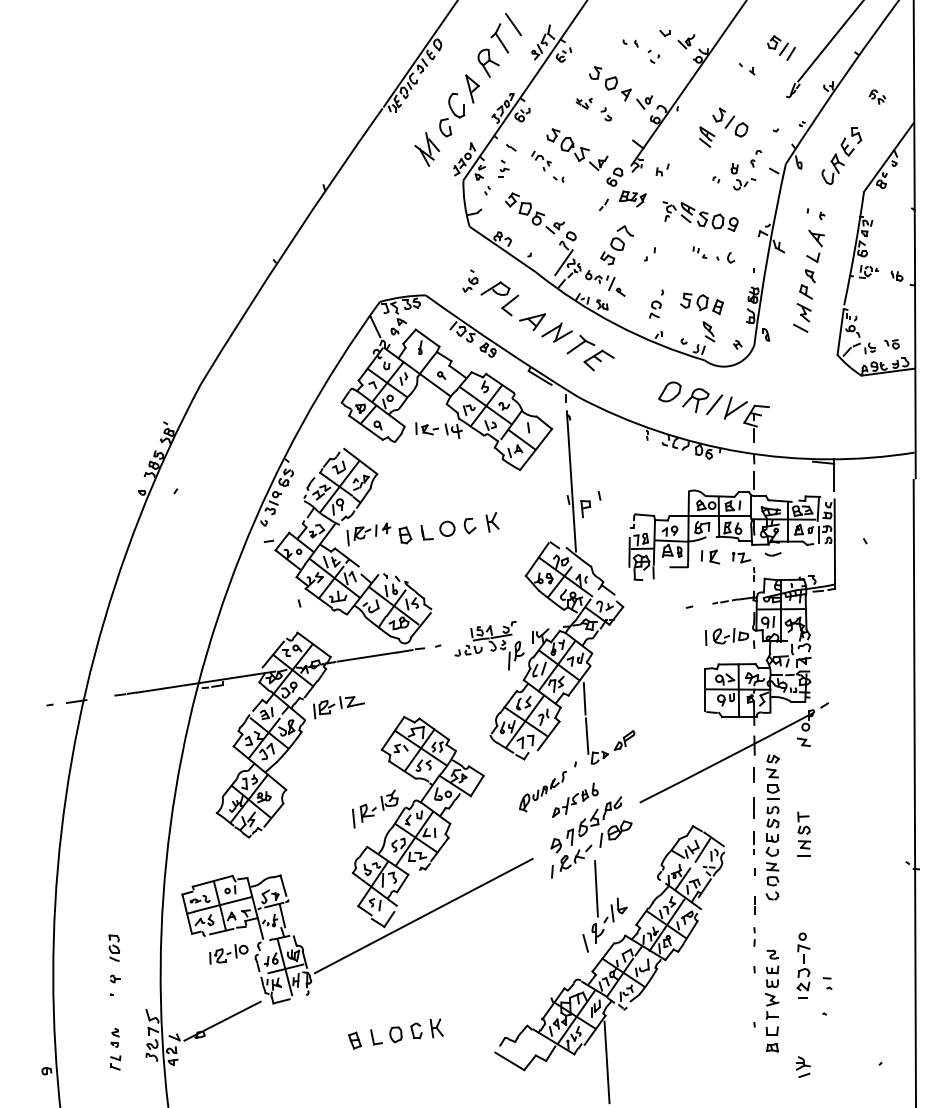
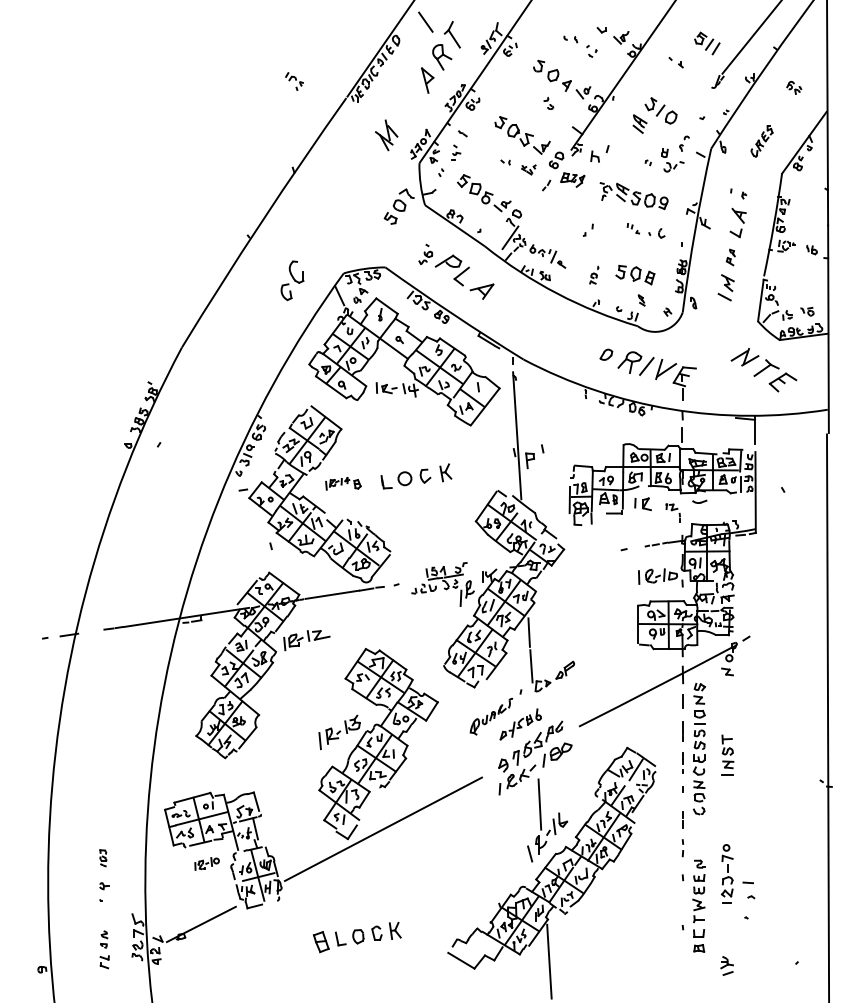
line: (513, 24) -> (425, 22), moved
part: (583, 103) -> (528, 169), moved
part: (452, 114) -> (292, 280), moved
part: (841, 156) -> (761, 141), size x0.6
part: (541, 160) -> (294, 81), moved
part: (662, 169) -> (599, 153), size x1.6
part: (617, 245) -> (399, 206), moved
part: (807, 284) -> (730, 257), size x0.6
part: (656, 303) -> (594, 274), size x0.7
part: (708, 331) -> (641, 300), size x0.6
part: (577, 346) -> (763, 369), moved
part: (669, 391) -> (605, 354), size x0.6
part: (379, 534) -> (343, 483), size x0.6
part: (743, 566) -> (672, 512), size x0.7
part: (113, 947) -> (102, 857), size x0.7
part: (228, 954) -> (206, 864), size x0.7
part: (827, 983) -> (748, 890), size x1.6
part: (354, 1040) -> (320, 941), size x1.4

